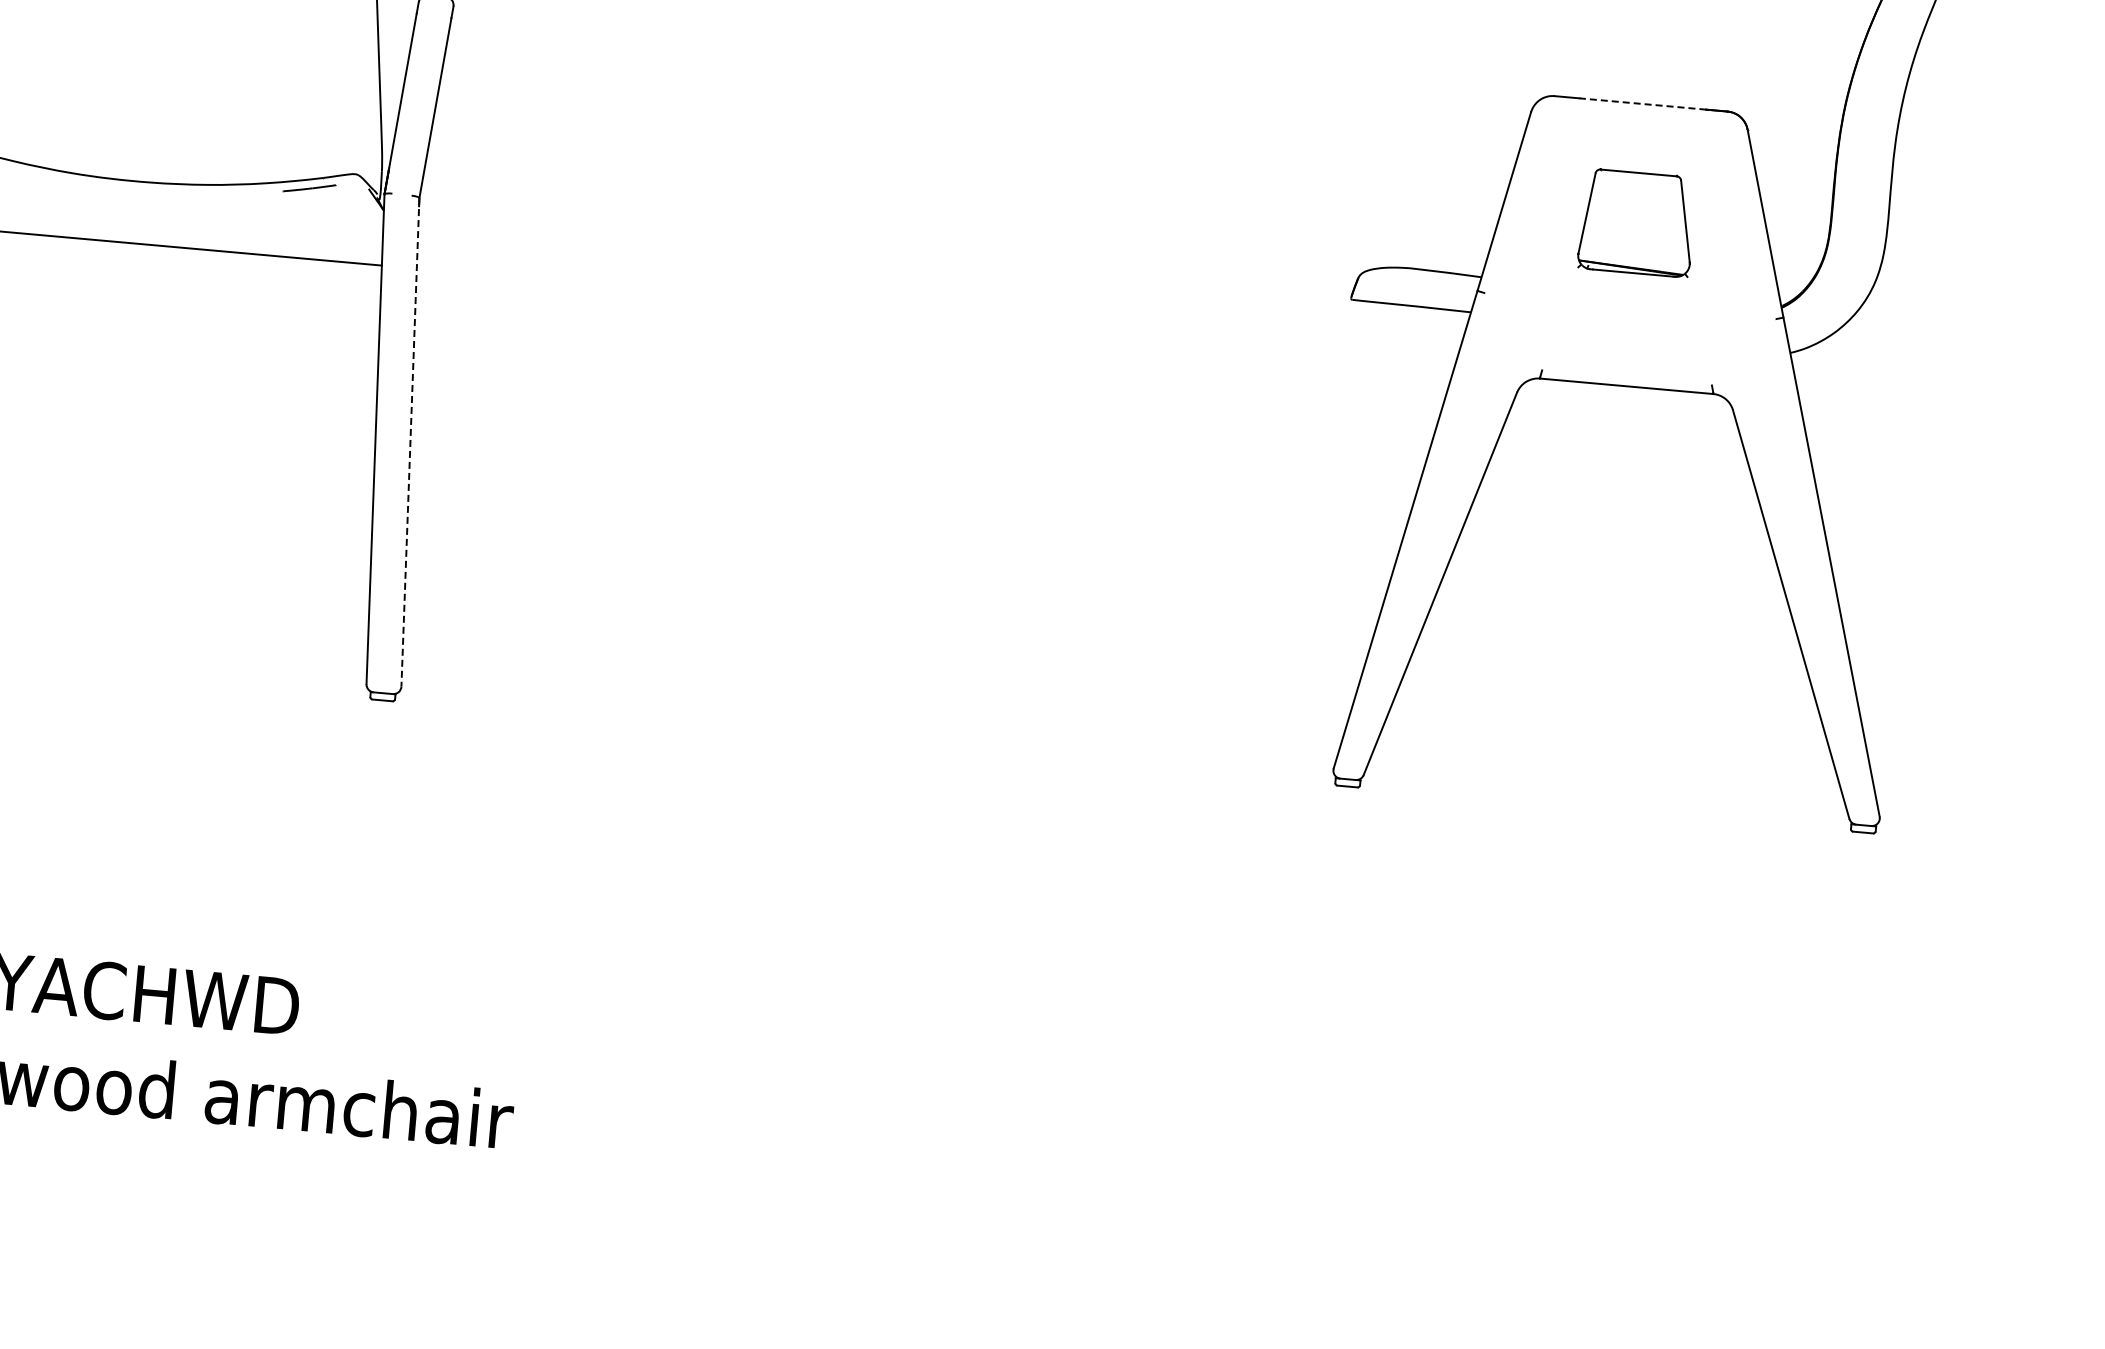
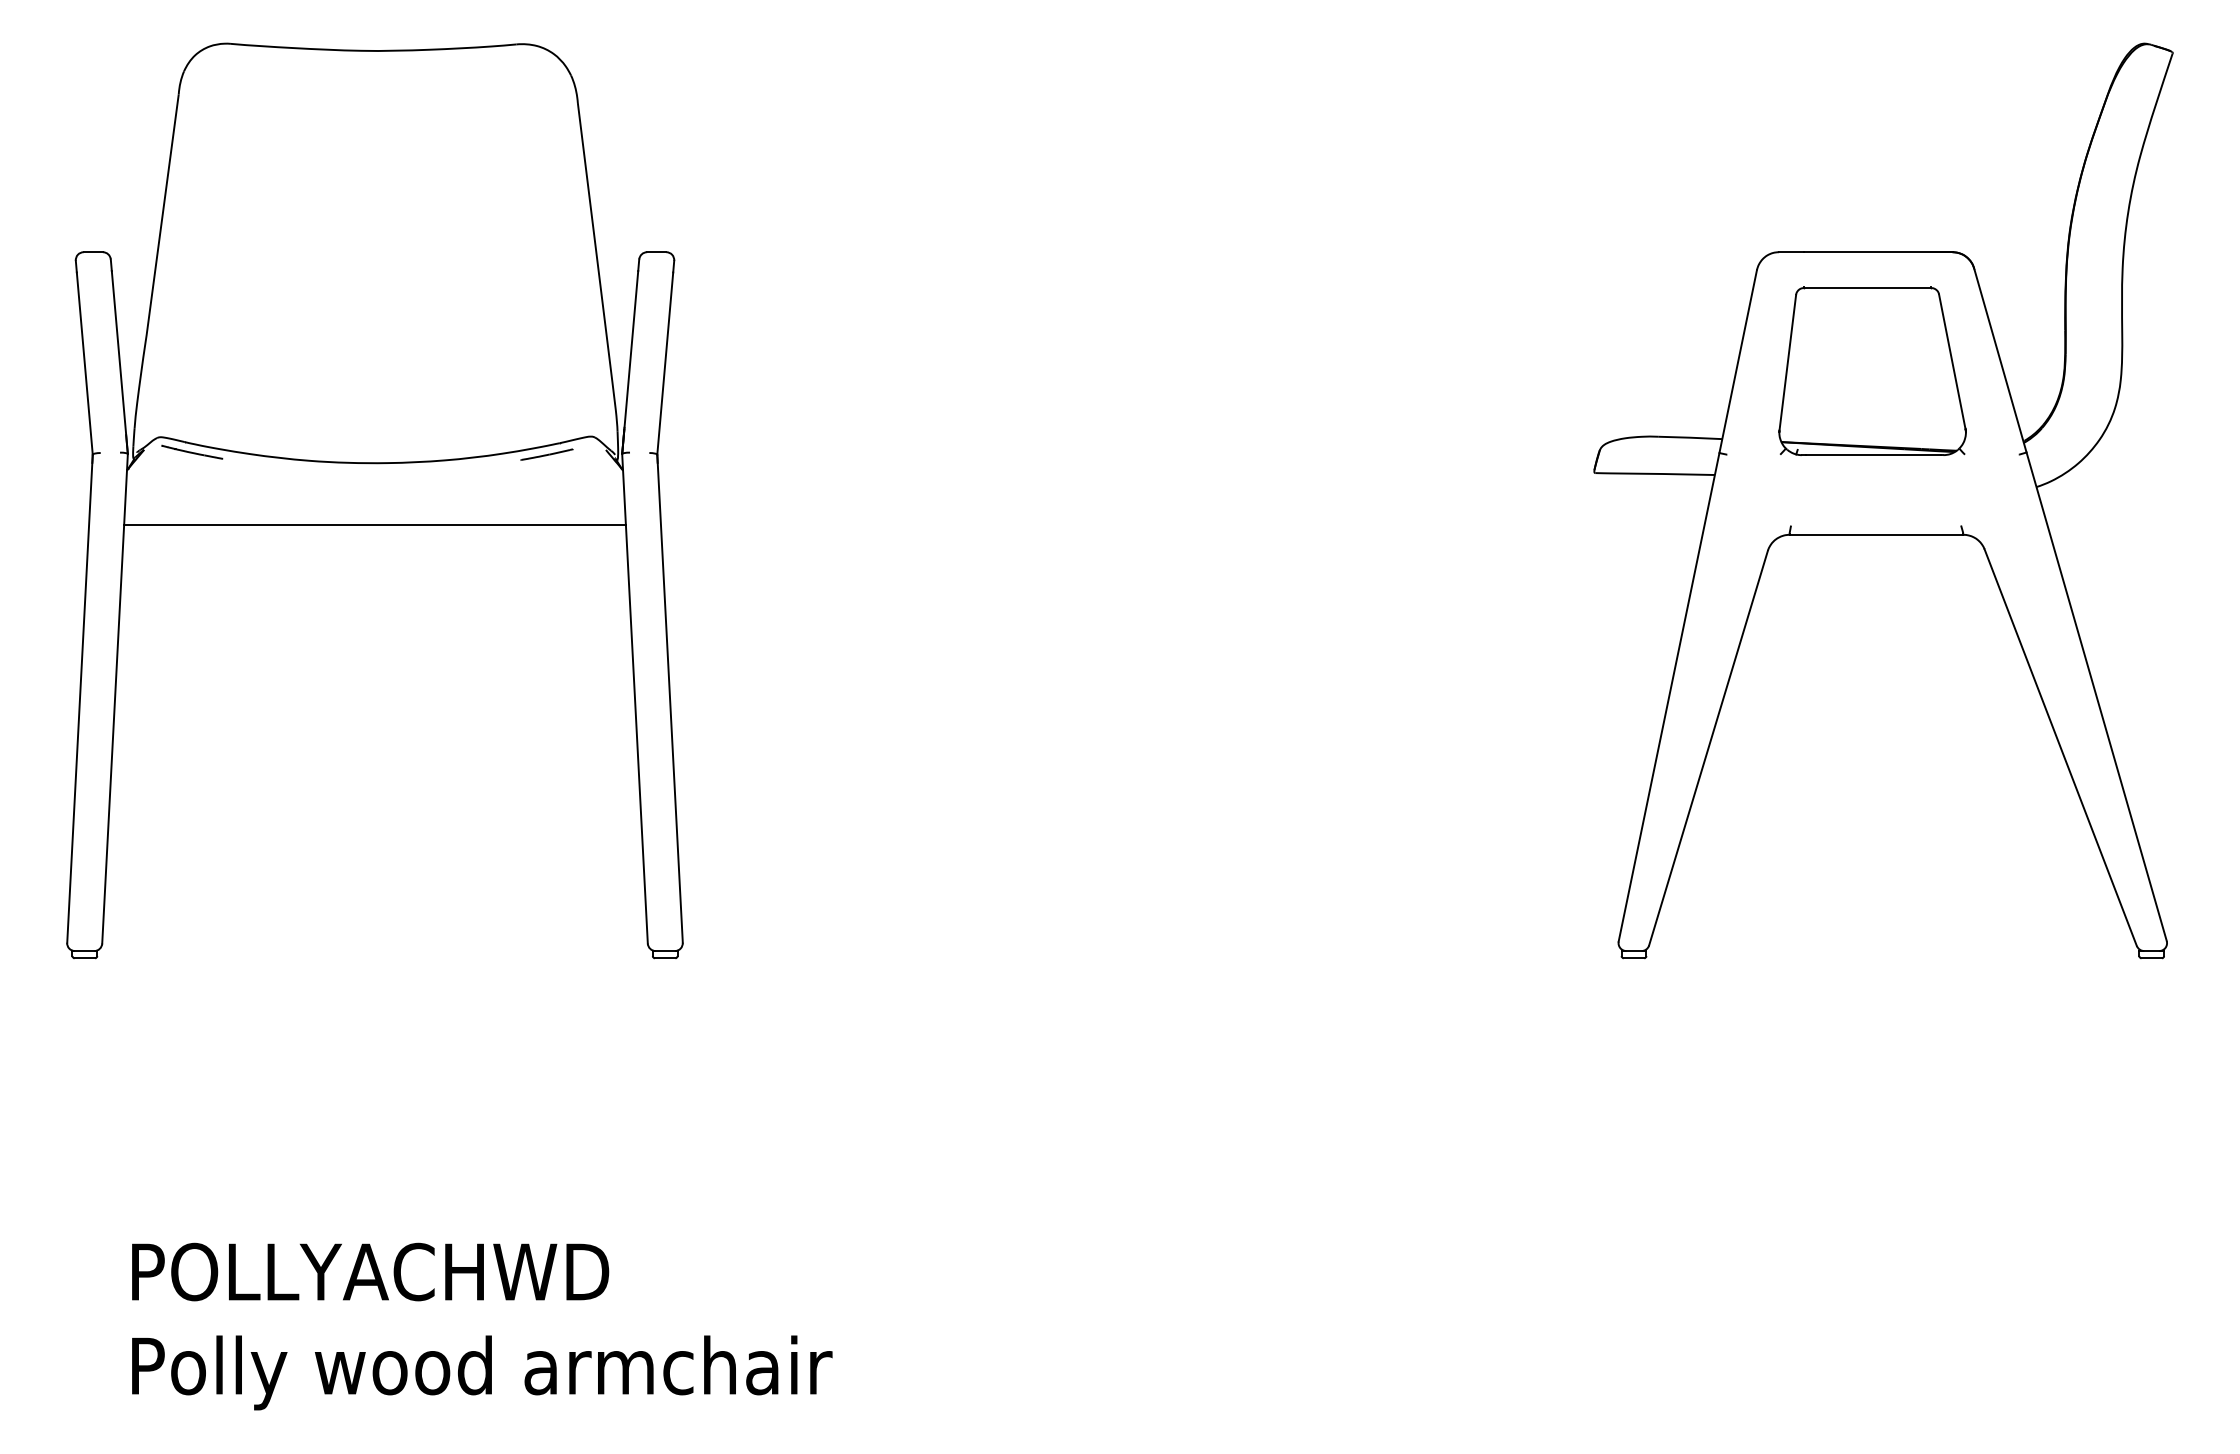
line: (1642, 104) -> (1867, 252), dashed -> solid
part: (1637, 222) -> (1872, 370), size x1.67
line: (410, 443) -> (670, 699), dashed -> solid

